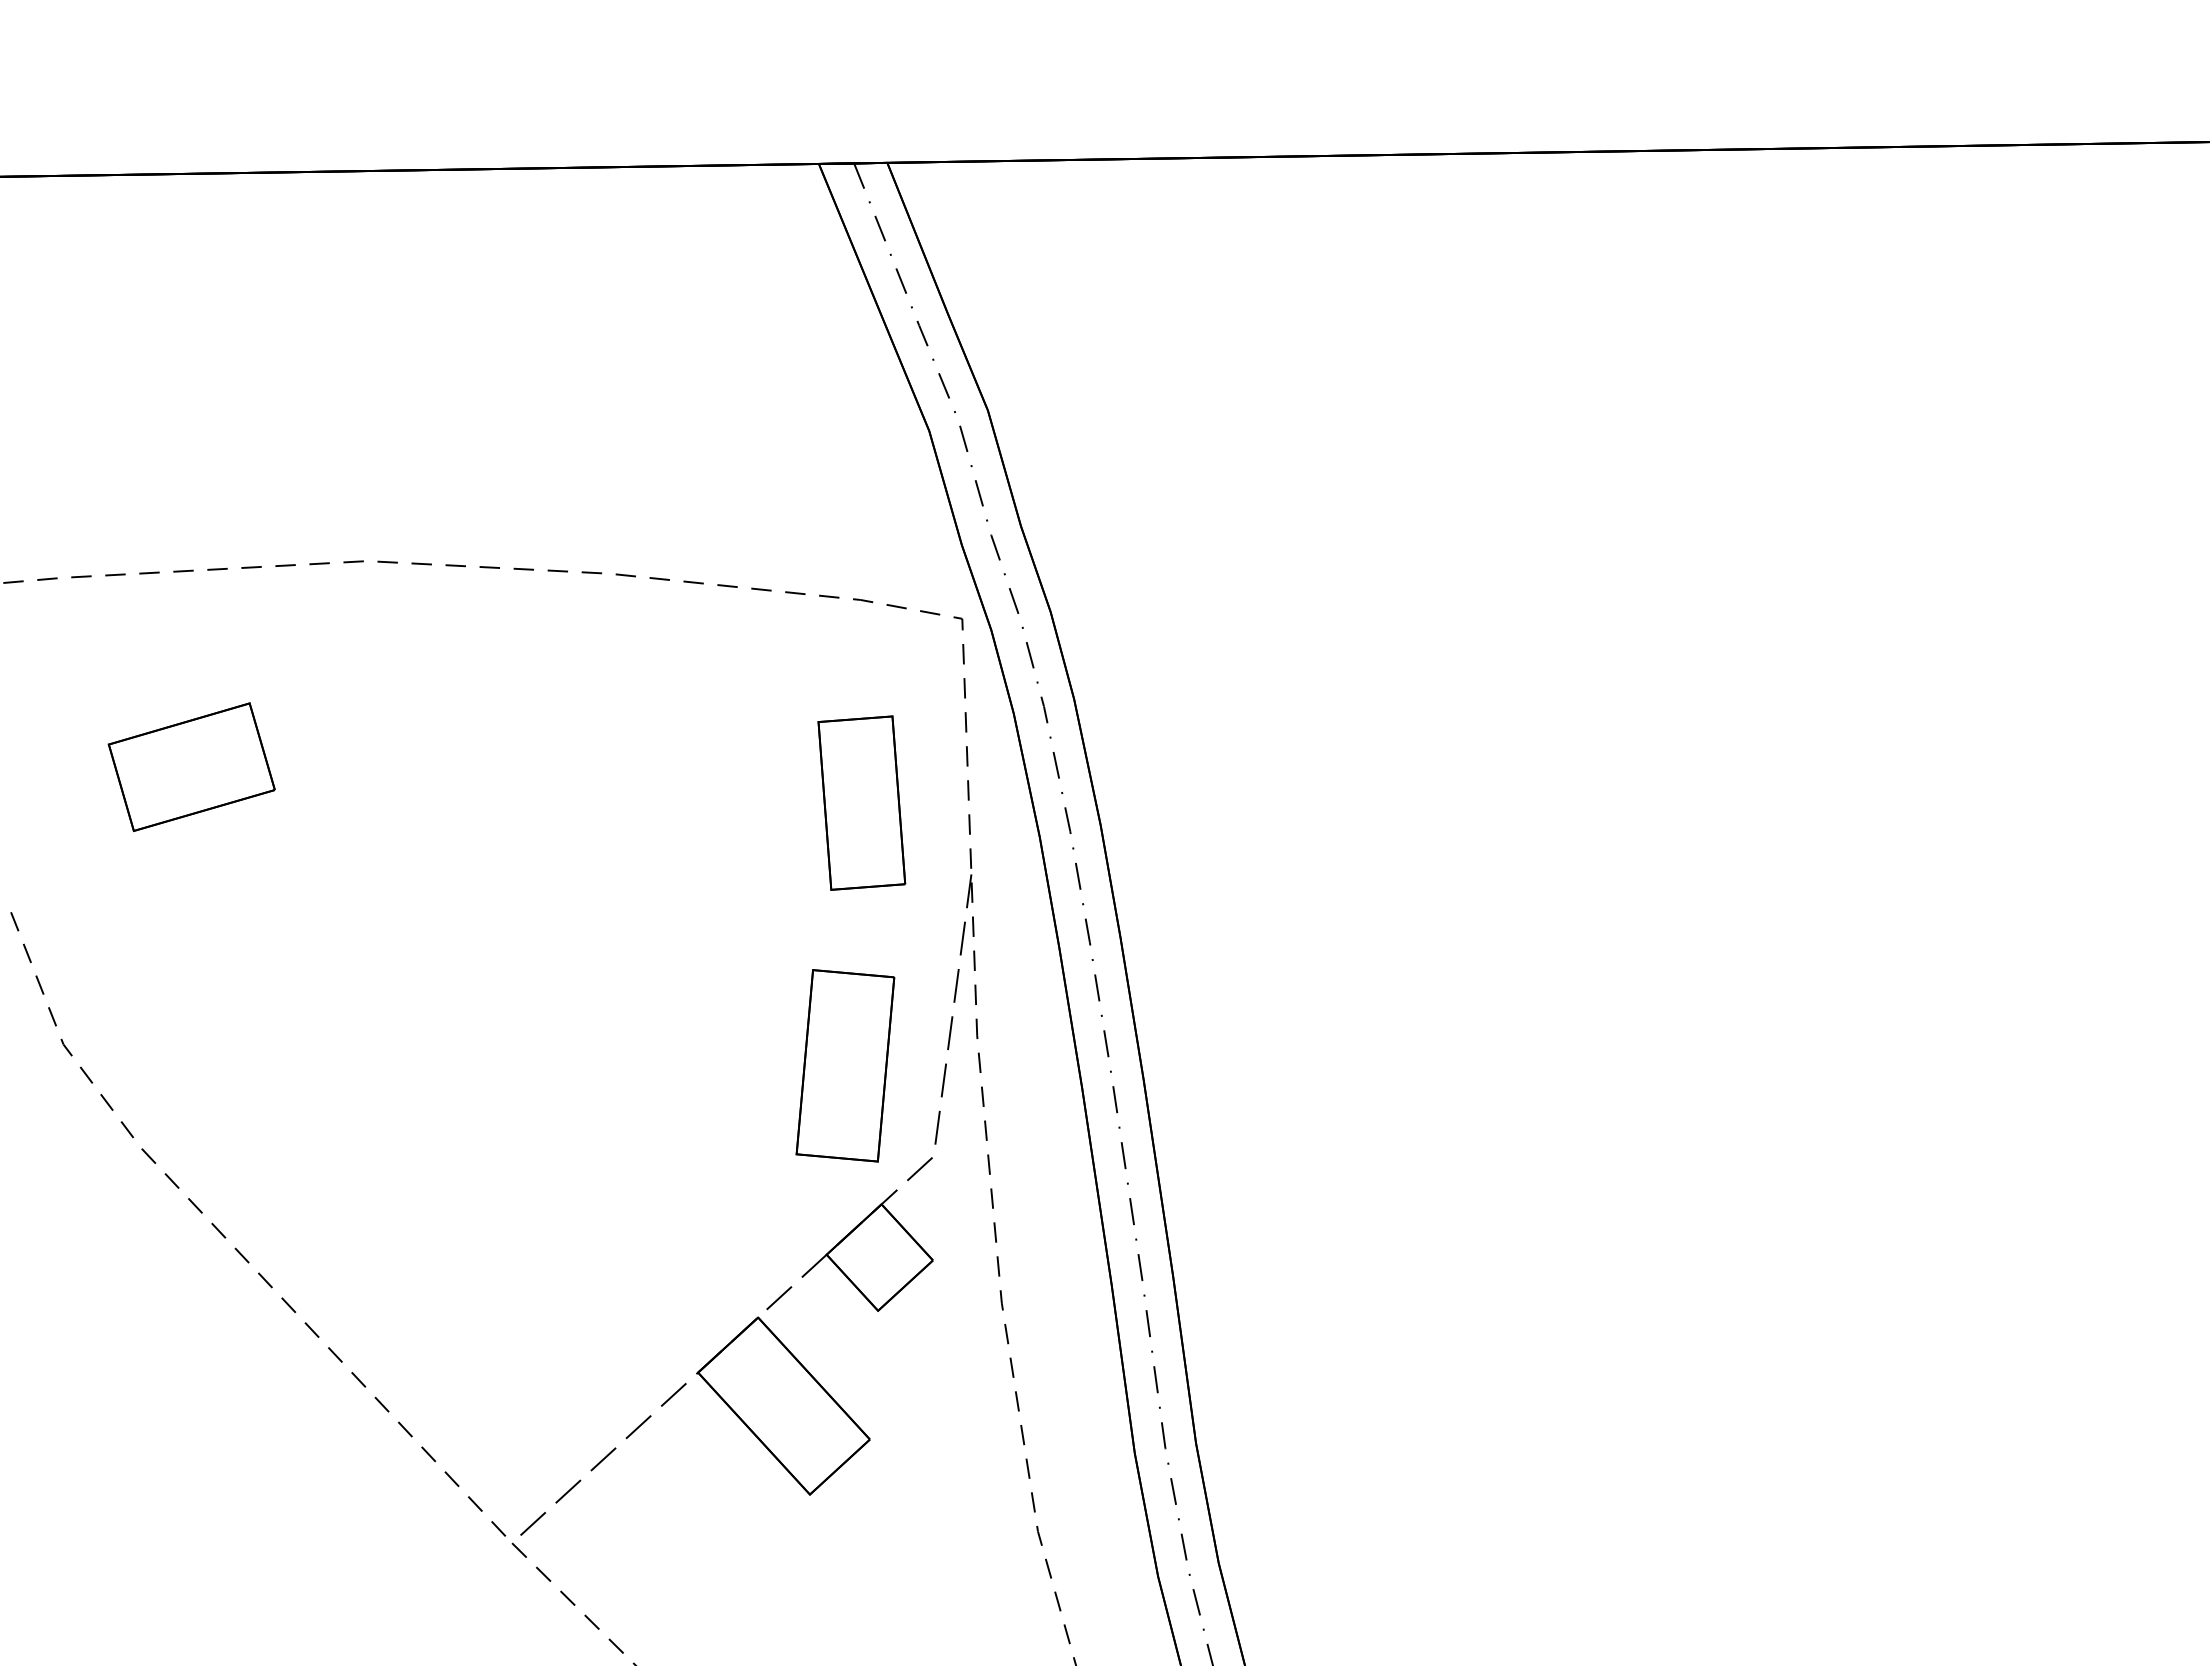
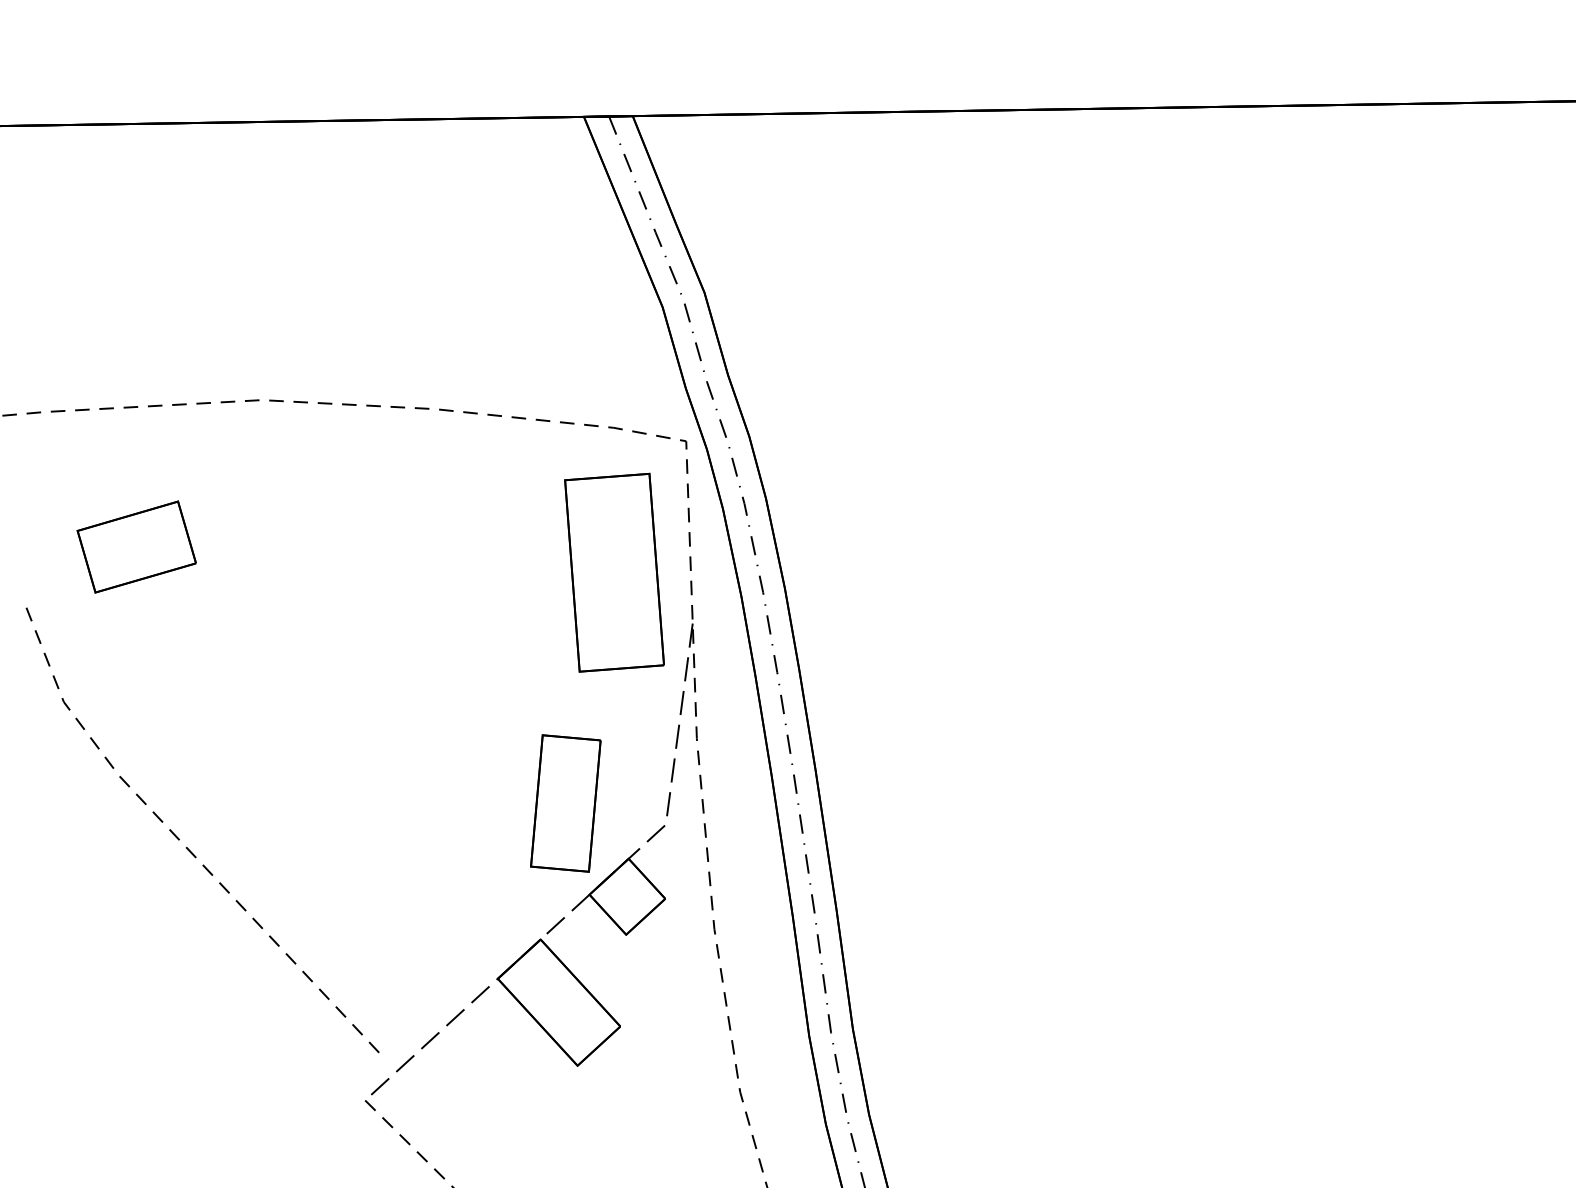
part: (861, 802) -> (614, 572), size x1.6
part: (845, 1065) -> (565, 803), moved
line: (235, 1247) -> (186, 846), moved

